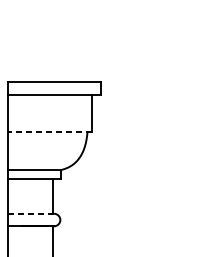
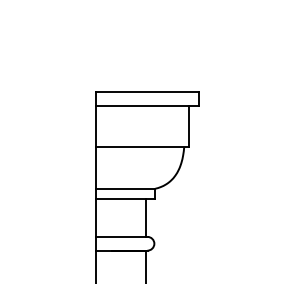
line: (49, 132) -> (142, 147), dashed -> solid
line: (30, 213) -> (121, 236), dashed -> solid

